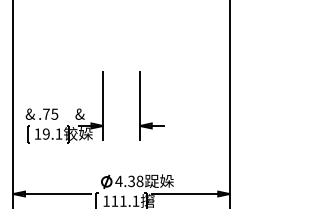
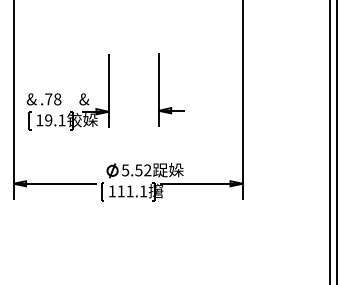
part: (140, 105) -> (159, 89), moved
text: (54, 114) -> (57, 99), .75 -> .78
text: (129, 181) -> (136, 170), 4.38 -> 5.52

